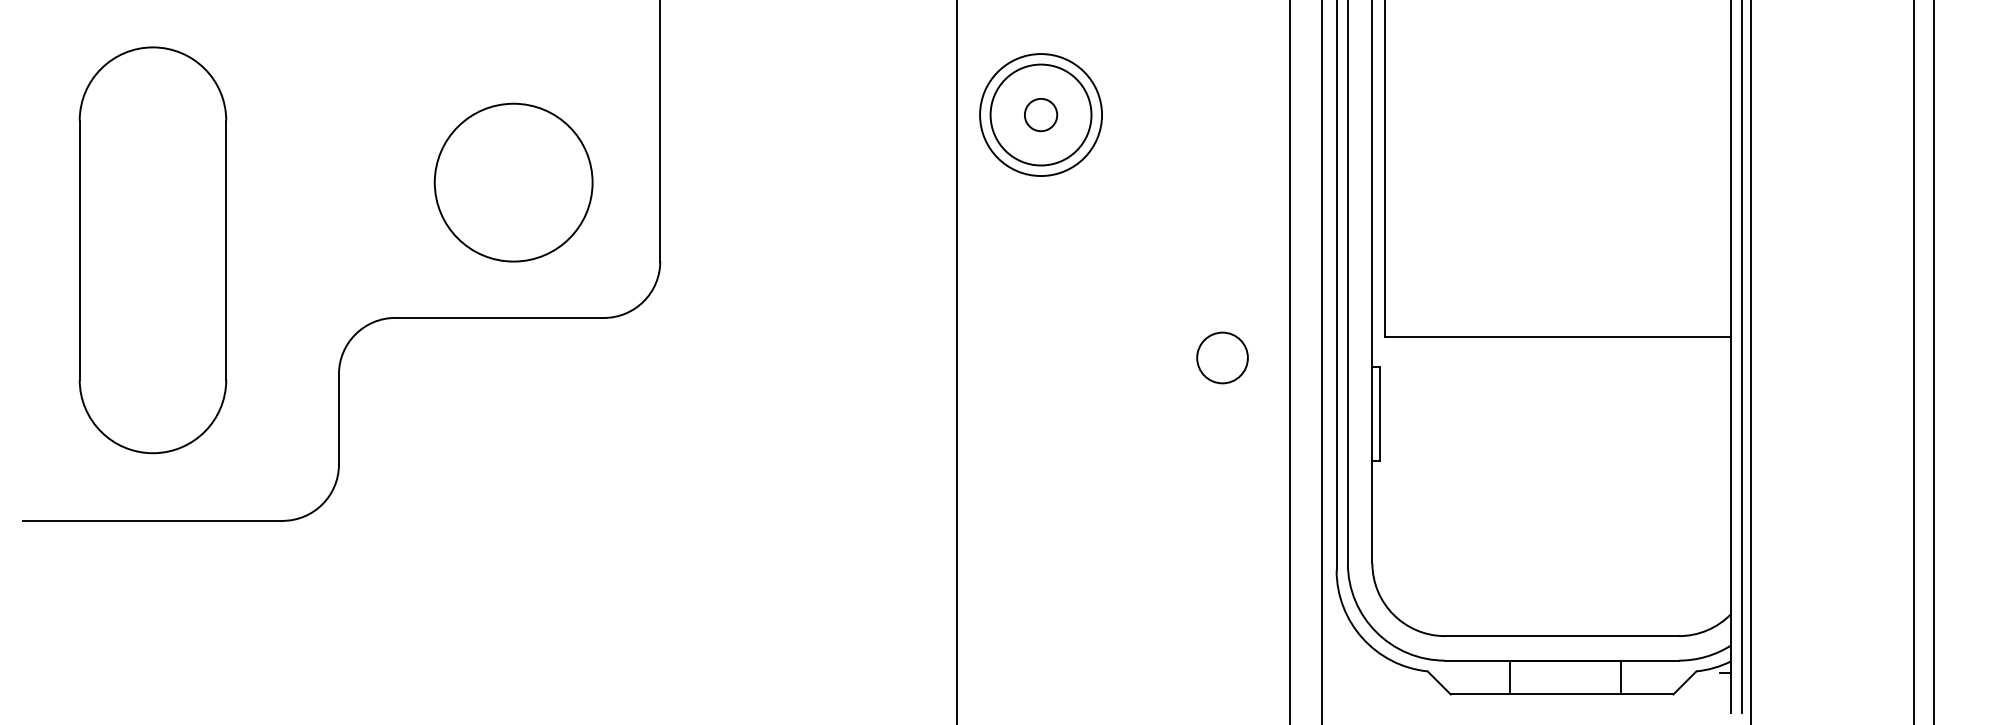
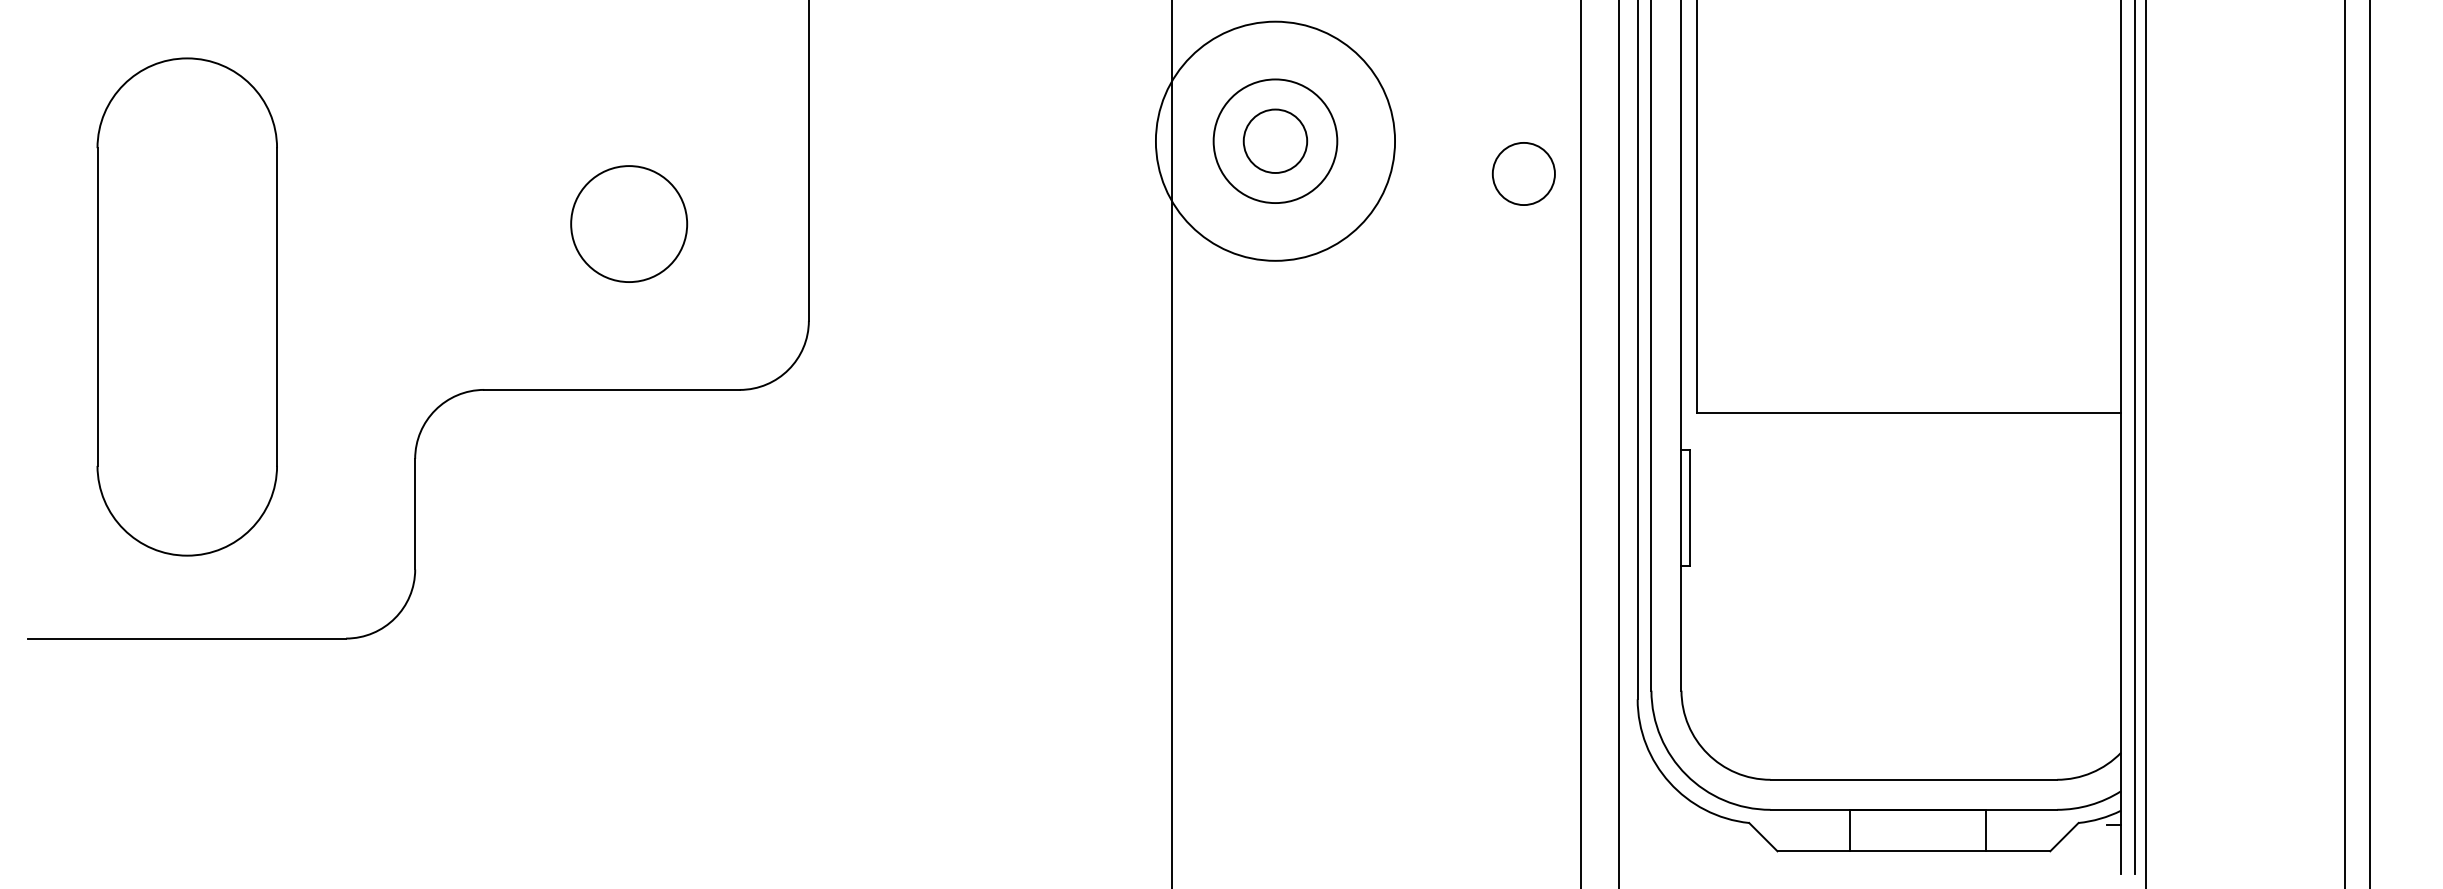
circle: (1041, 115) -> (1275, 141), size x1.6
circle: (1041, 115) -> (1275, 141), size x1.6
circle: (513, 182) -> (628, 223), size x0.6
circle: (1222, 357) -> (1523, 173), moved

